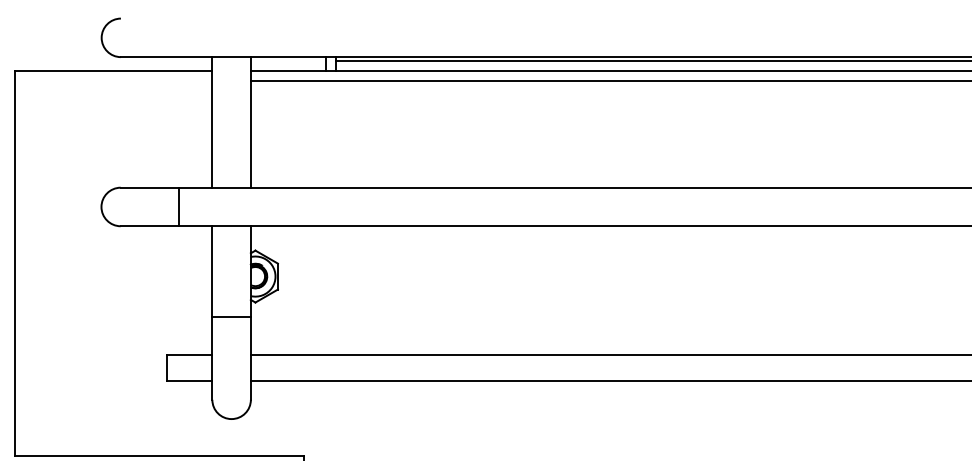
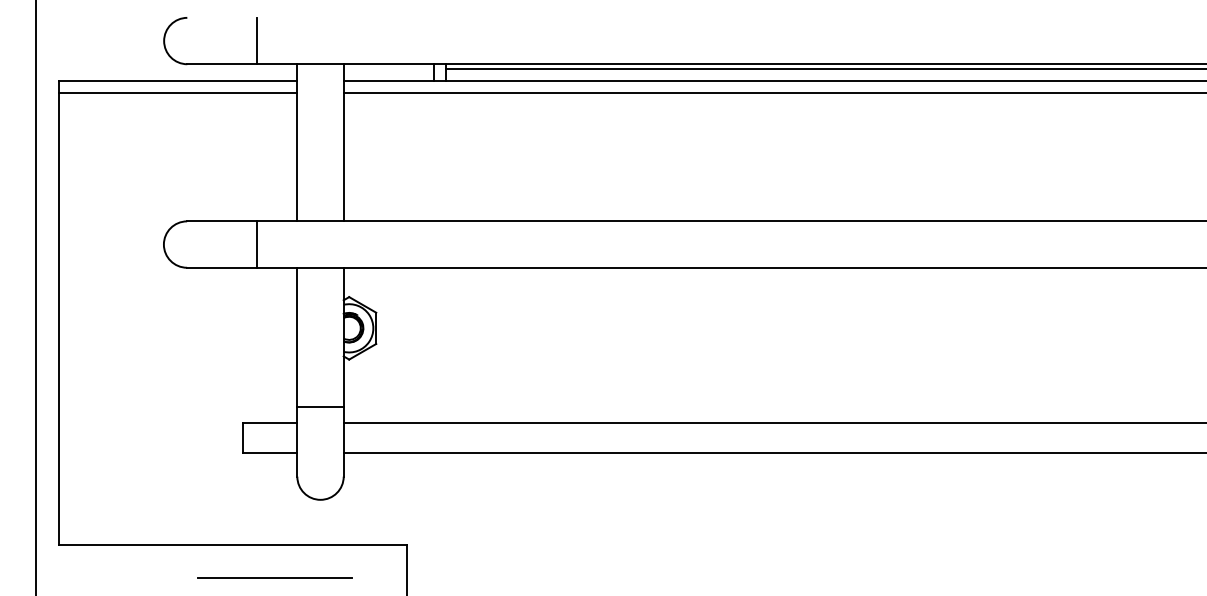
line: (178, 37) -> (256, 40), added
line: (113, 80) -> (178, 92), added
line: (231, 317) -> (320, 407), moved

